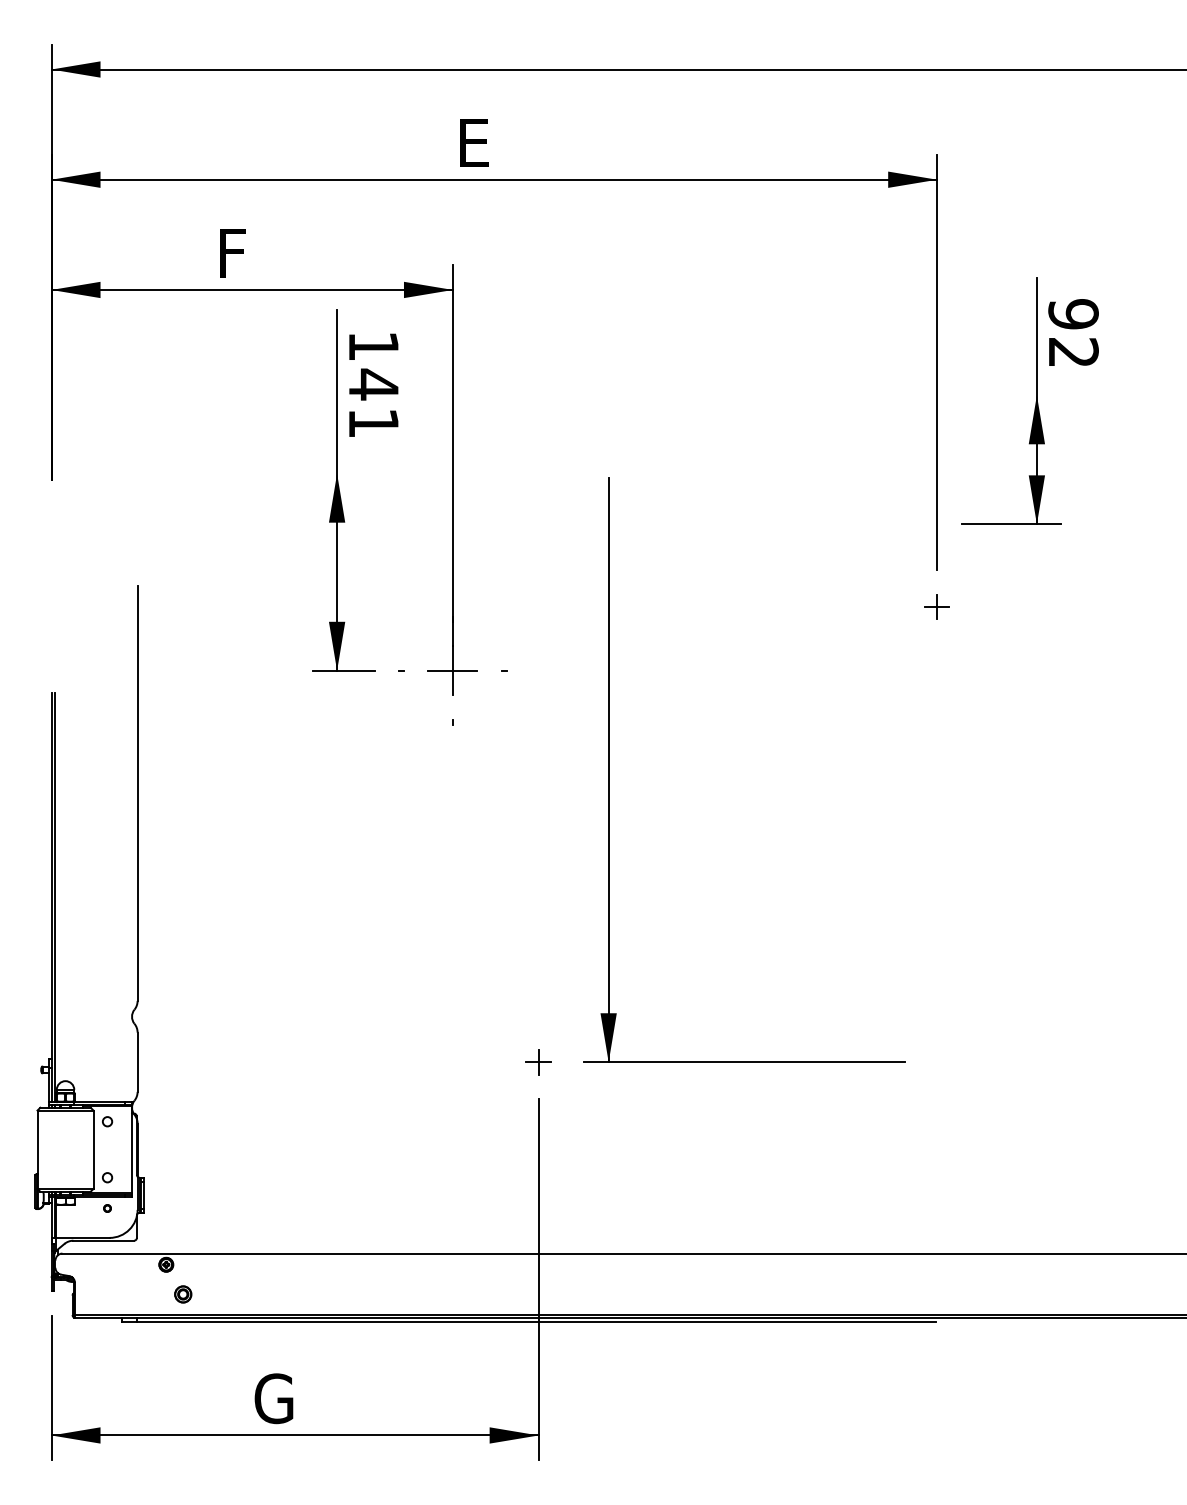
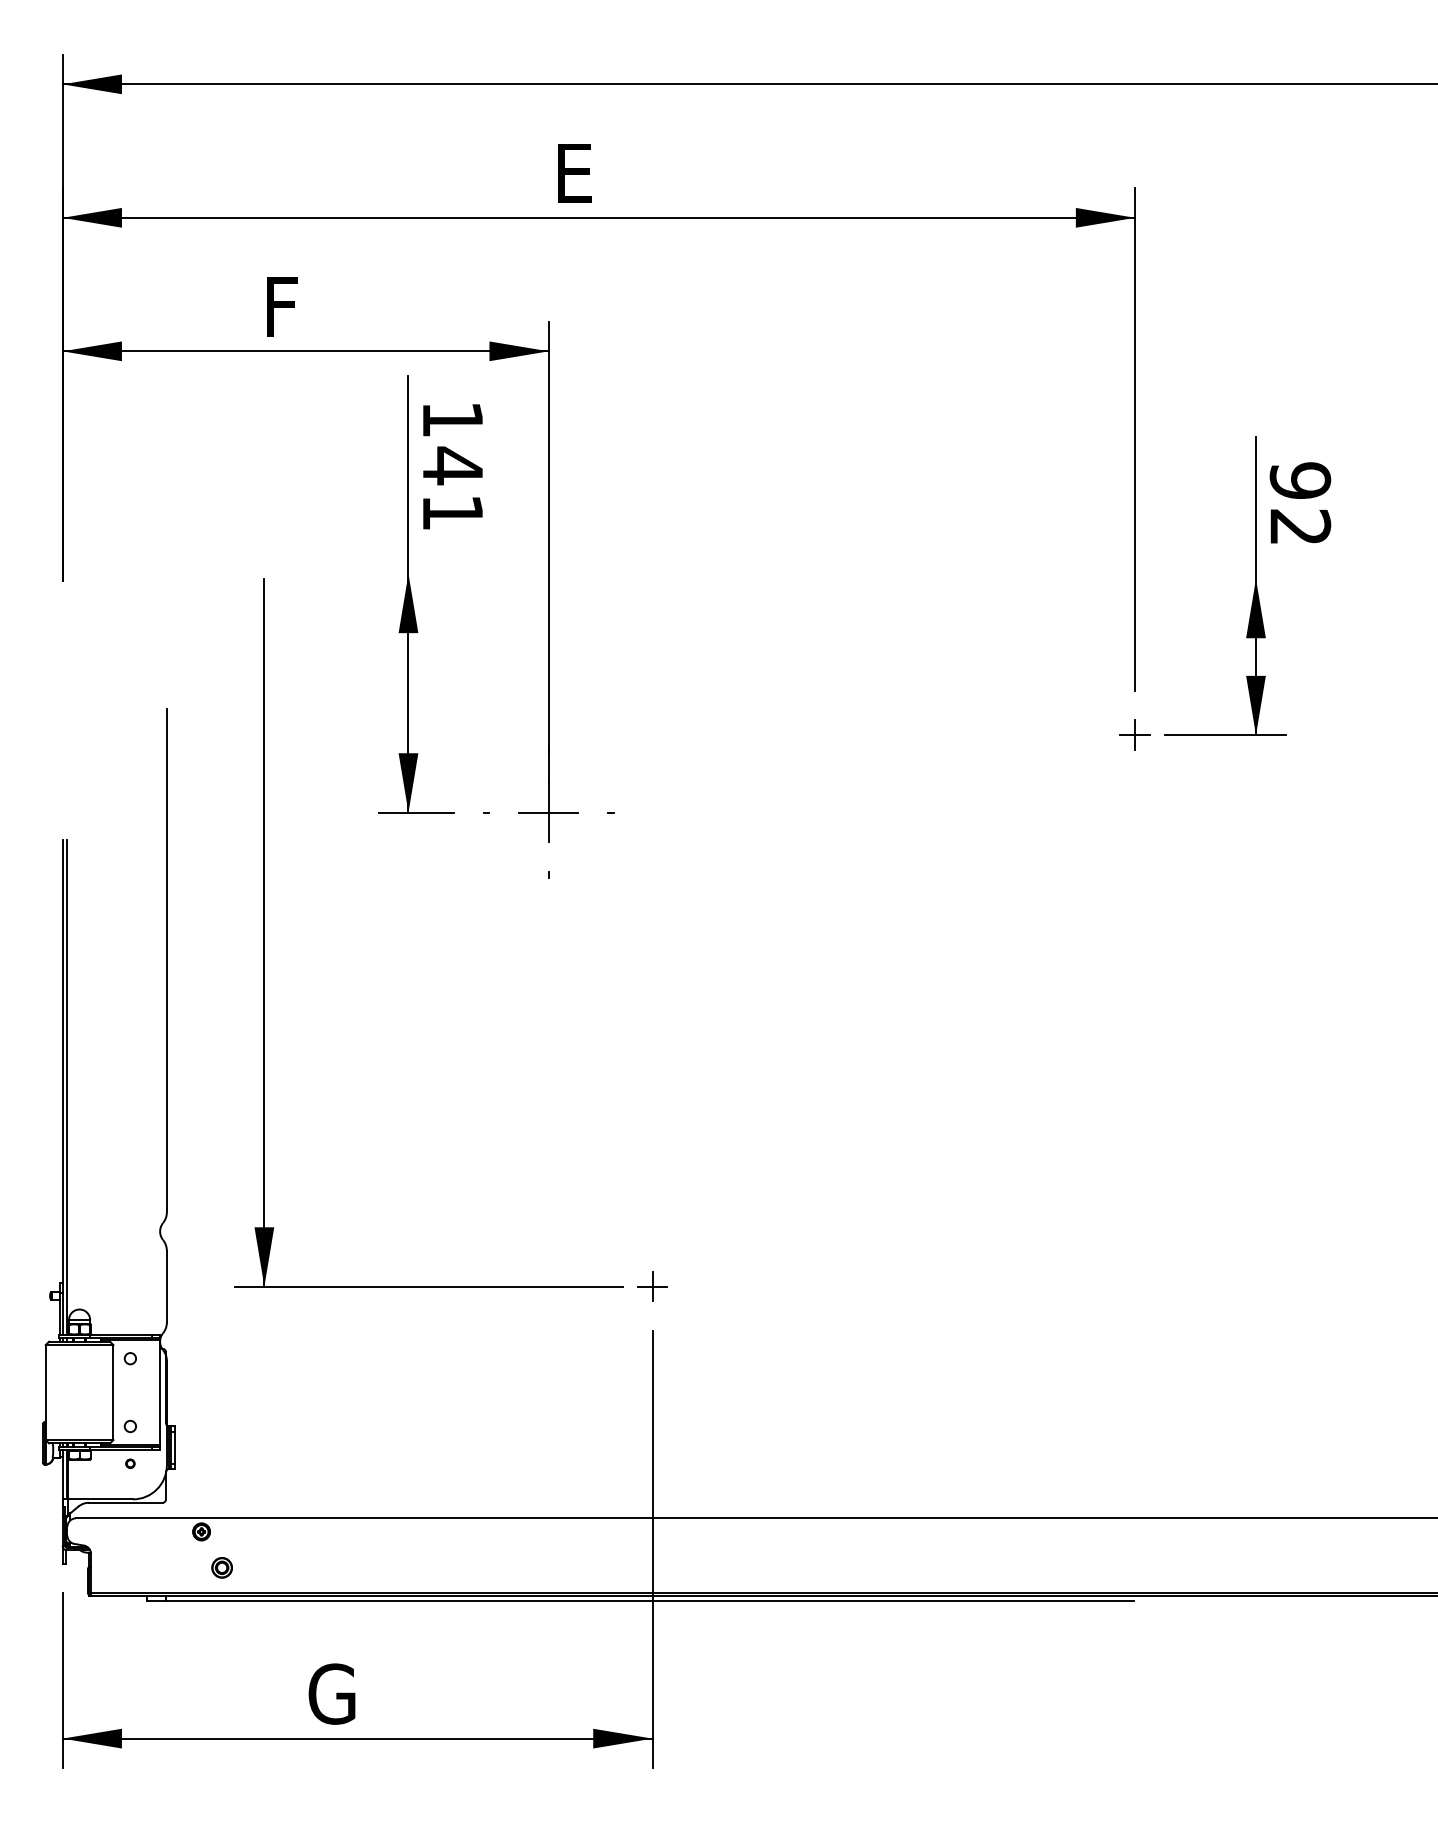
part: (1035, 401) -> (1254, 586), moved
part: (608, 769) -> (264, 932), moved

